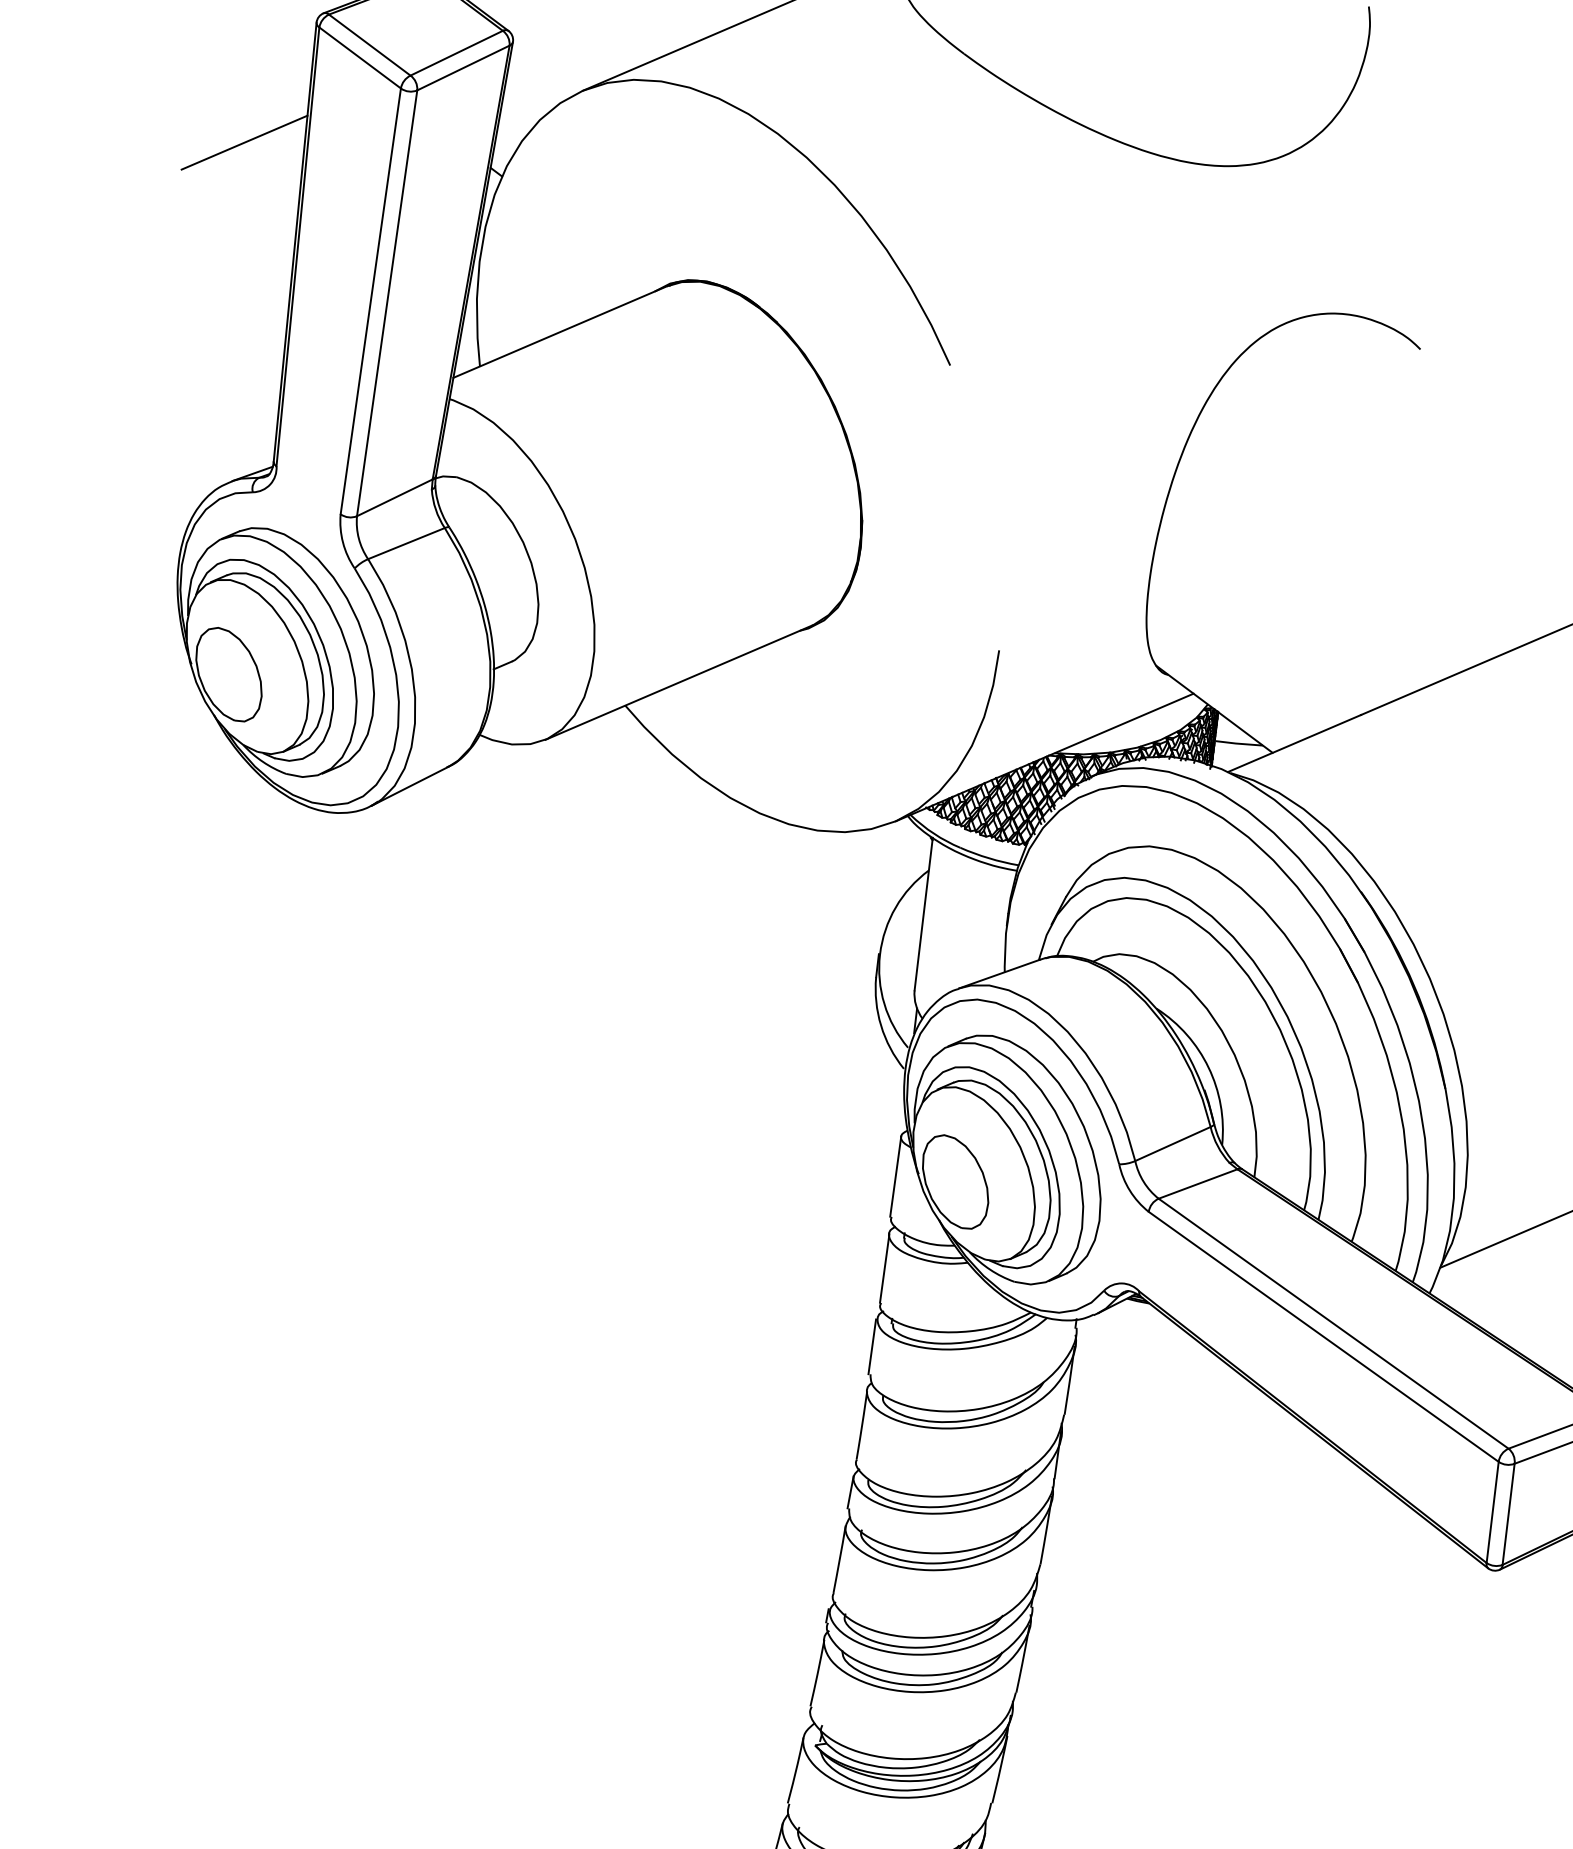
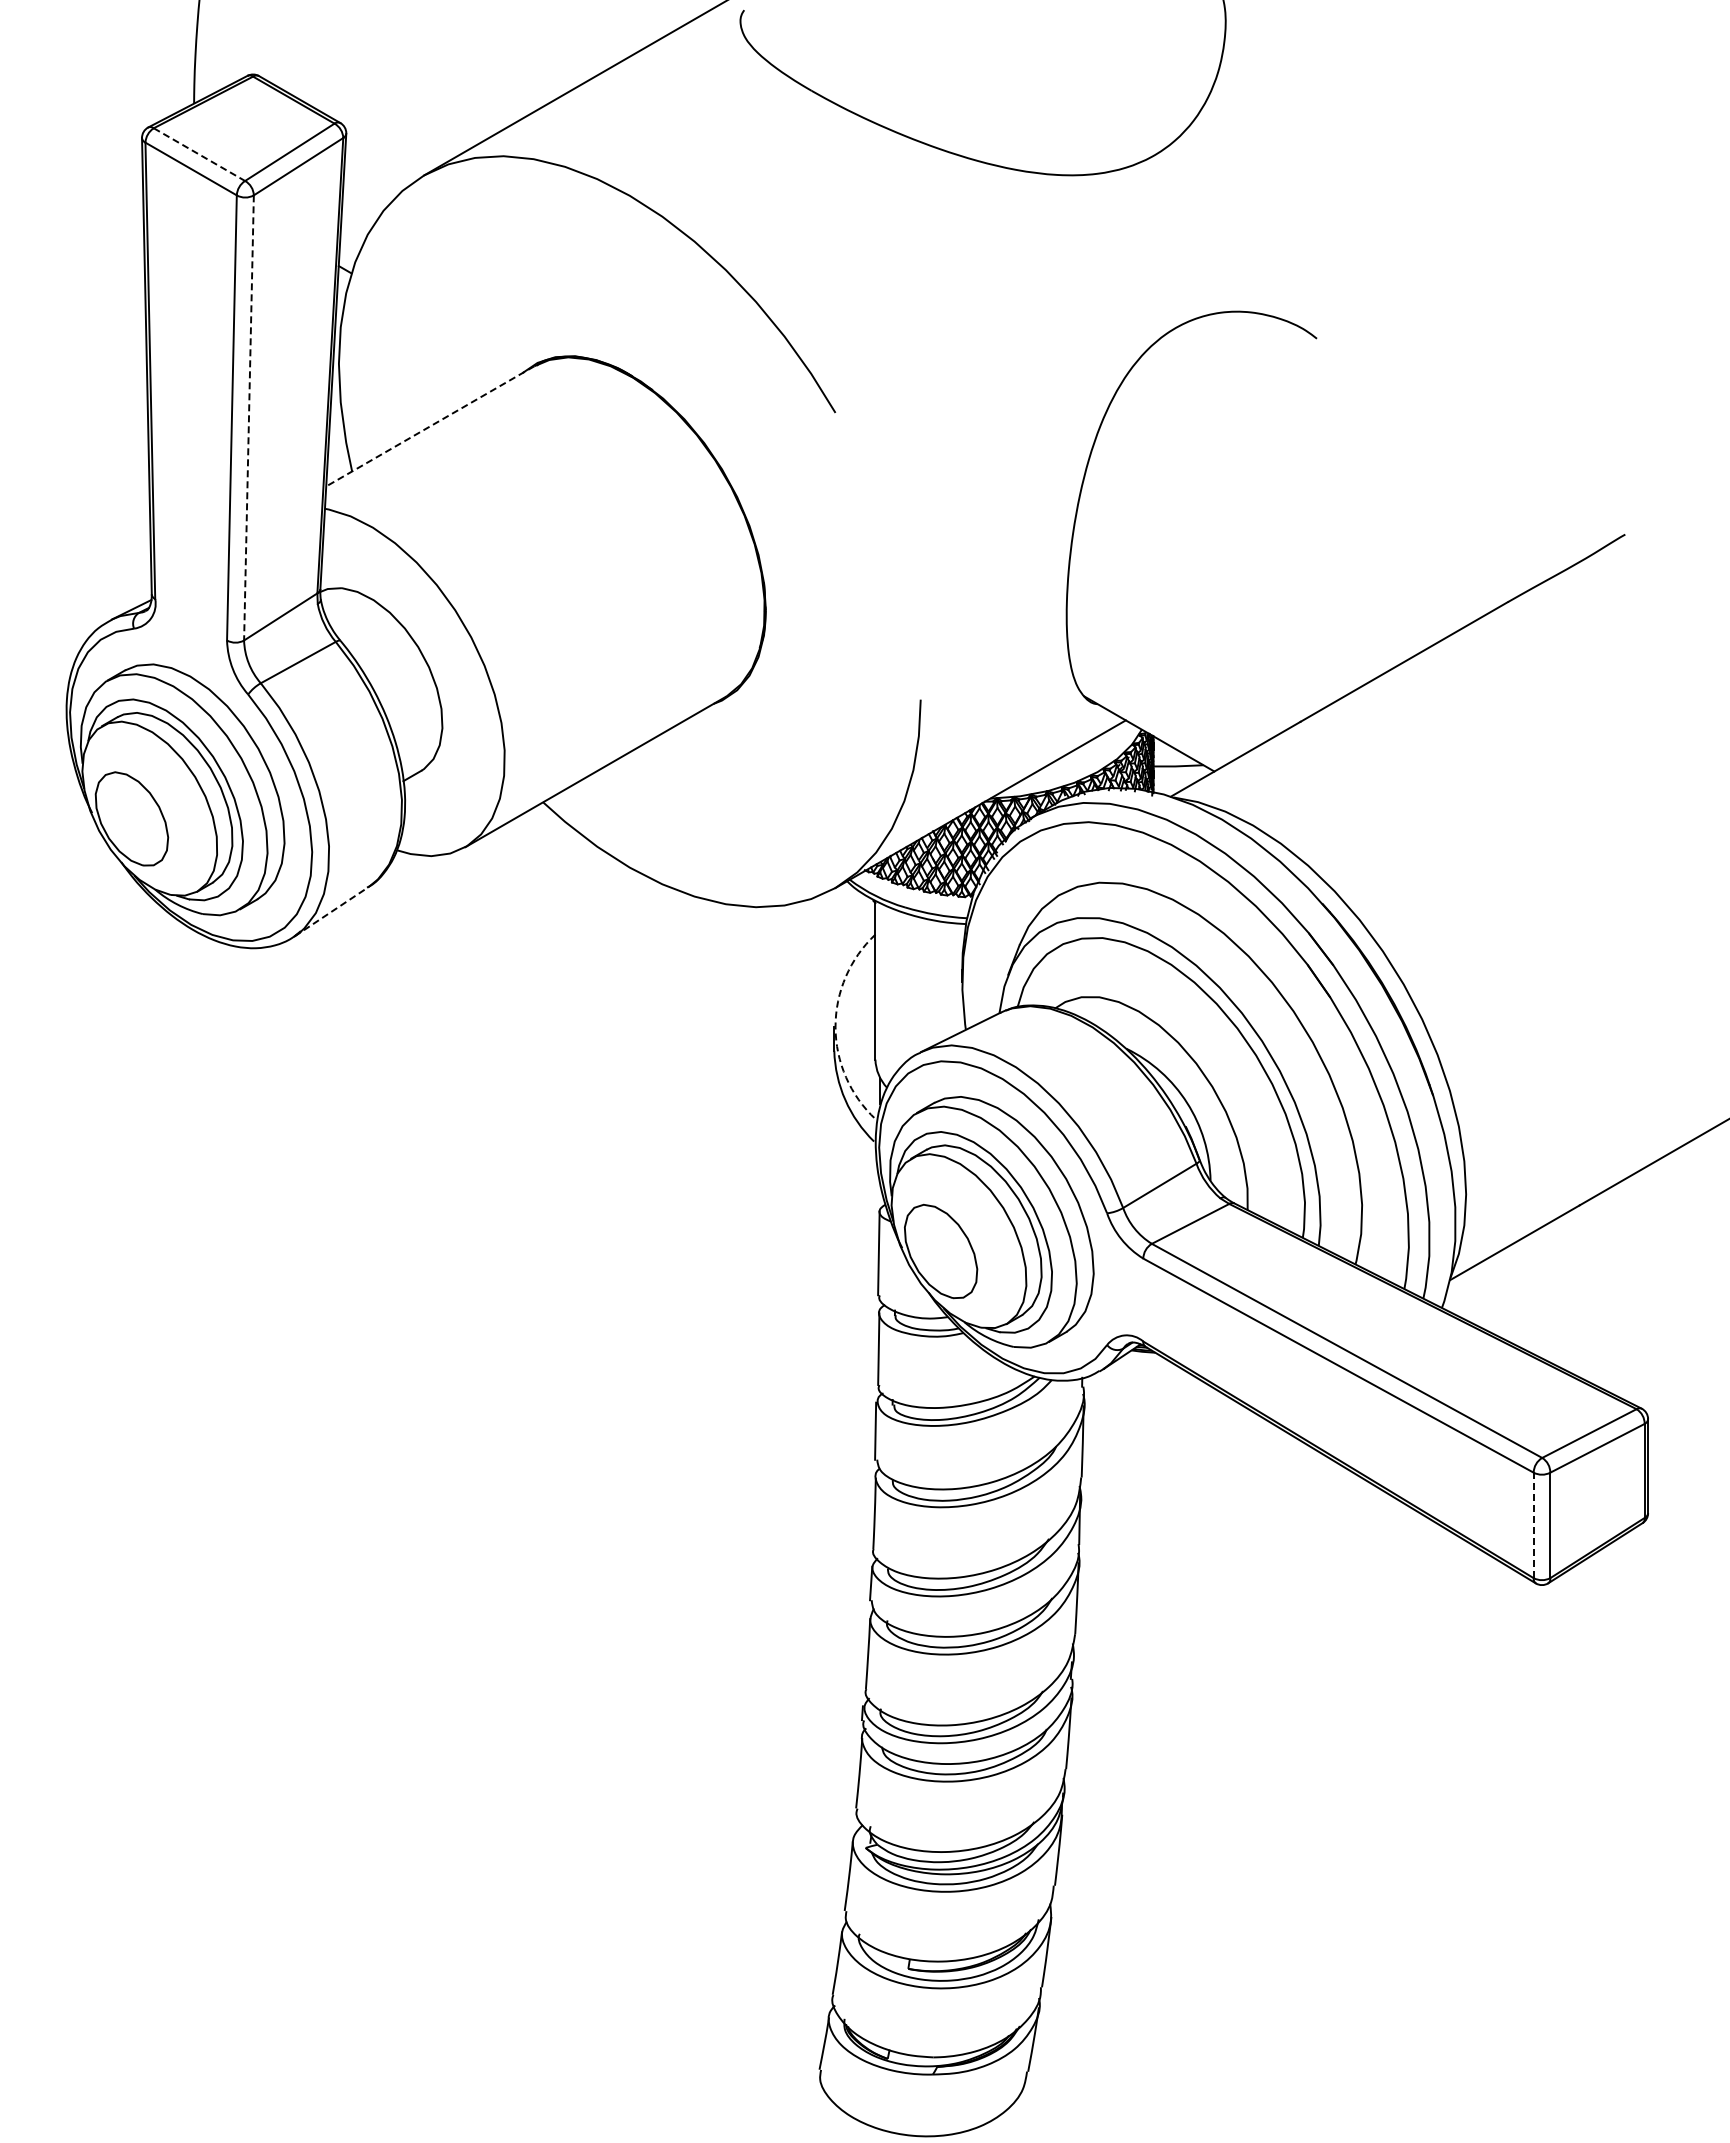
line: (369, 44) -> (199, 154), solid -> dashed
line: (244, 141) -> (82, 269), removed
line: (386, 302) -> (248, 417), solid -> dashed
line: (559, 332) -> (429, 426), solid -> dashed
line: (410, 786) -> (332, 911), solid -> dashed
arc: (879, 955) -> (835, 1027), solid -> dashed
line: (1492, 1512) -> (1533, 1525), solid -> dashed

